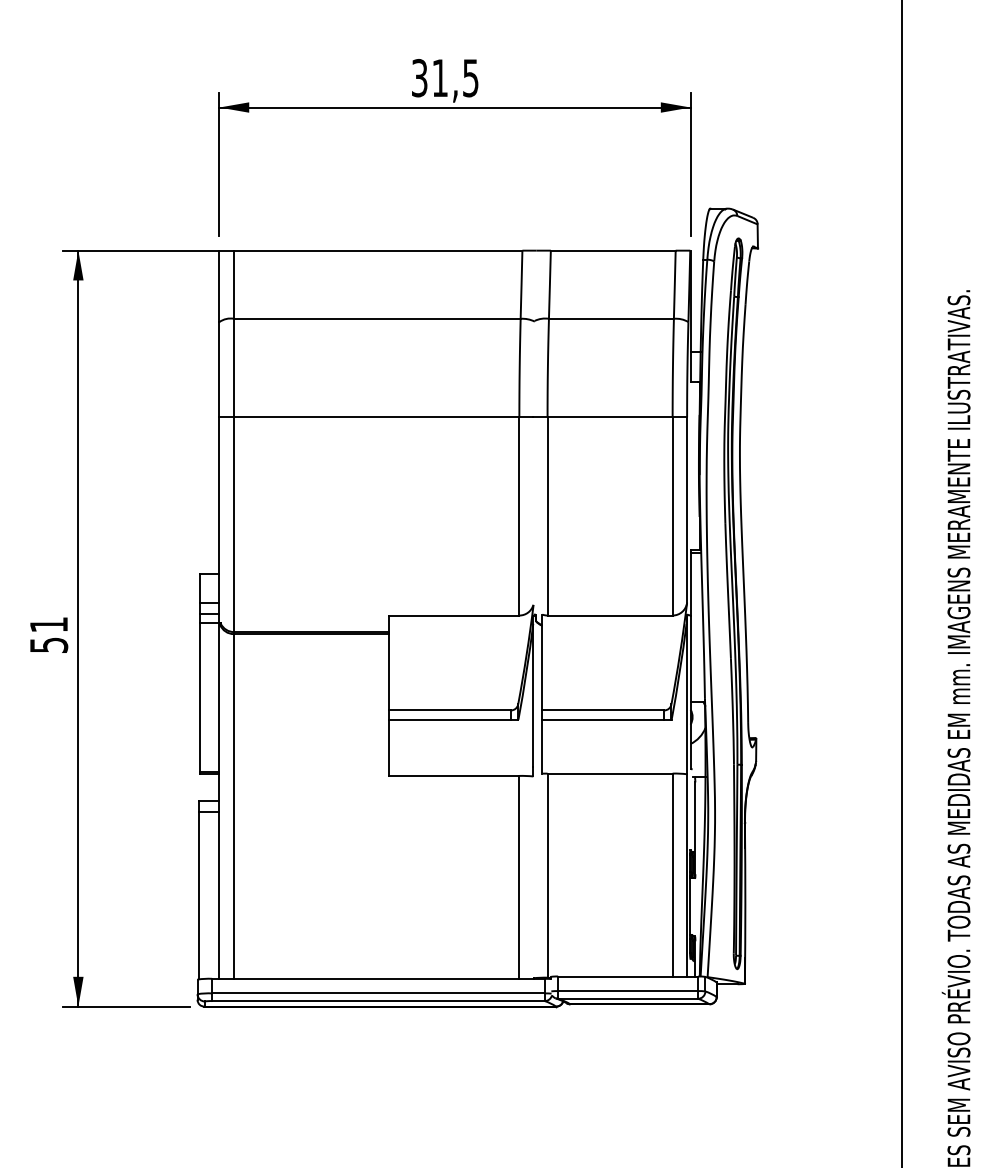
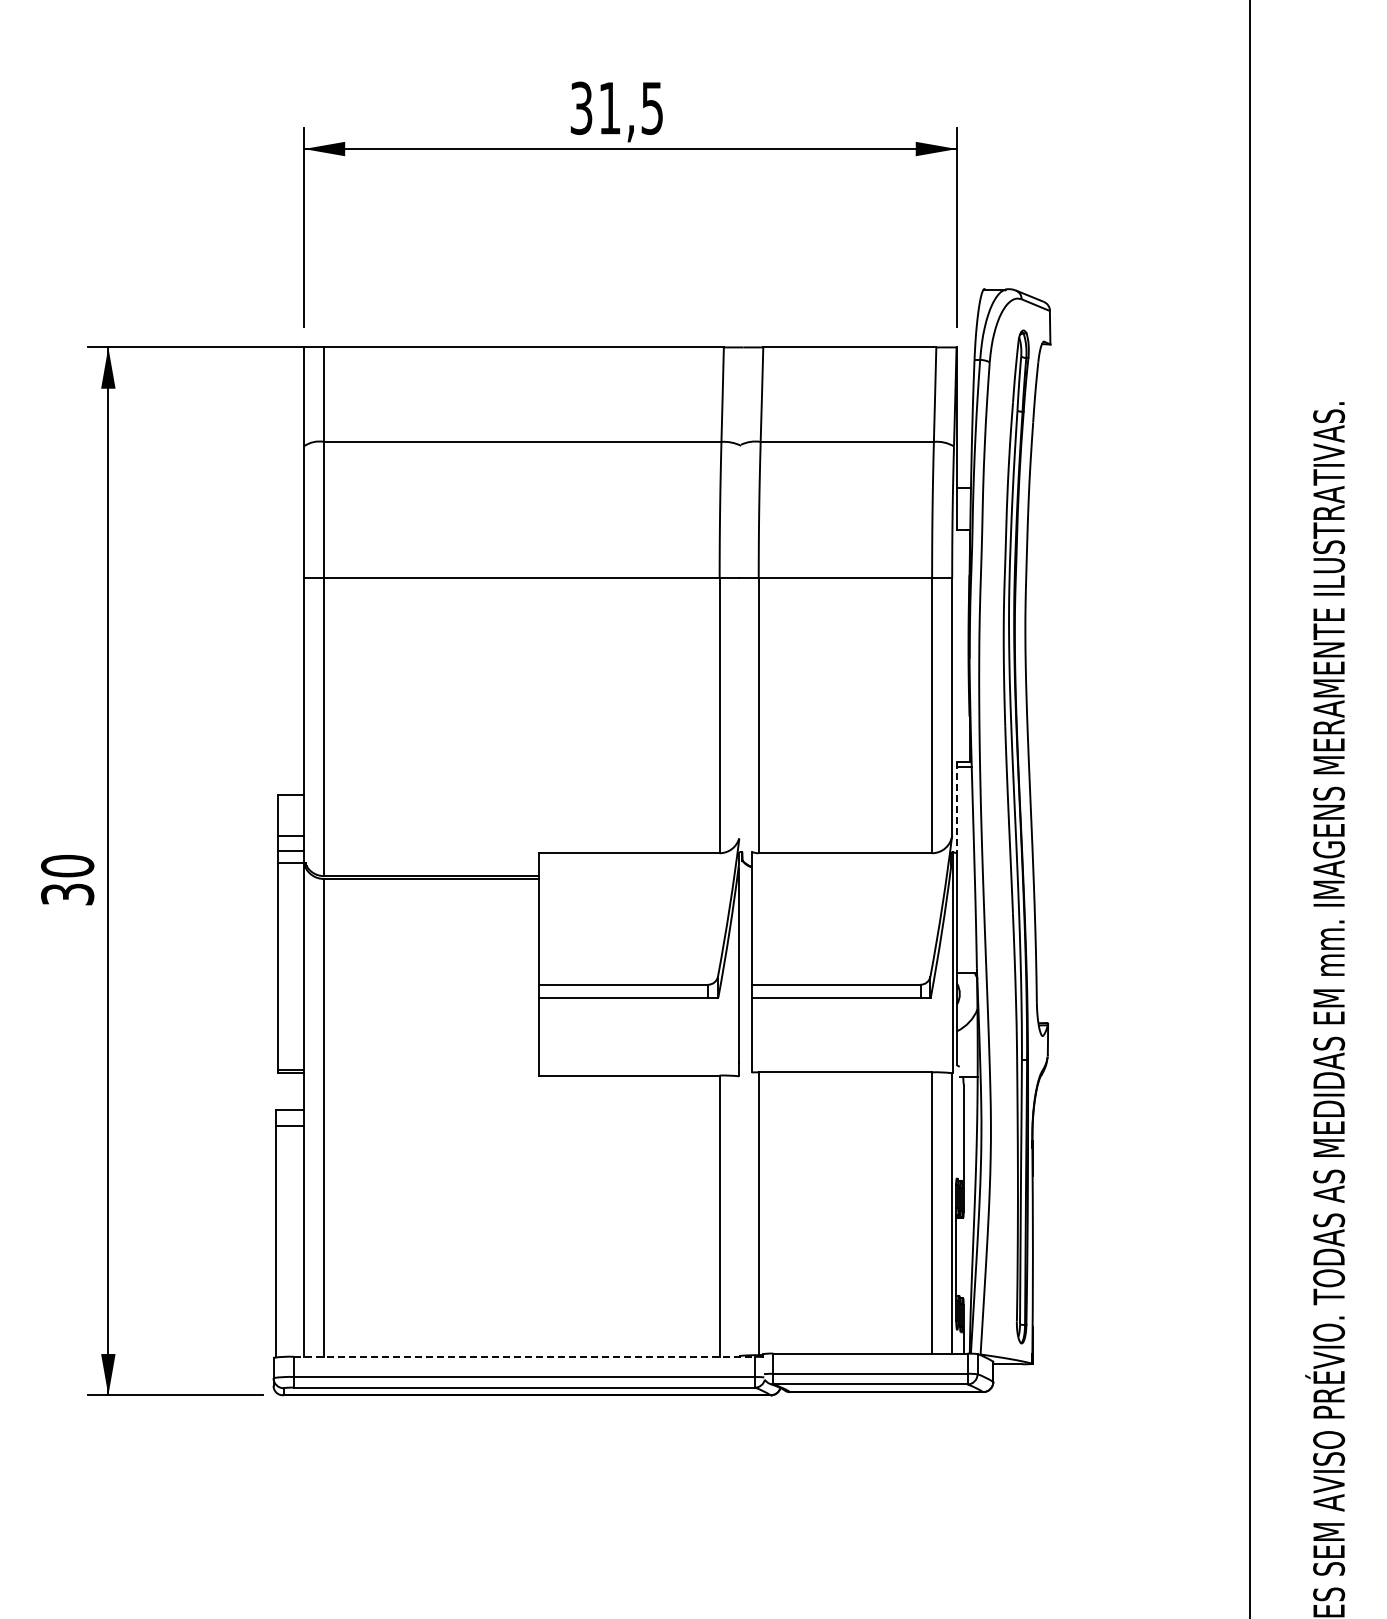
line: (690, 582) -> (957, 807), solid -> dashed
text: (48, 634) -> (67, 879), 51 -> 30
line: (378, 978) -> (524, 1356), solid -> dashed

